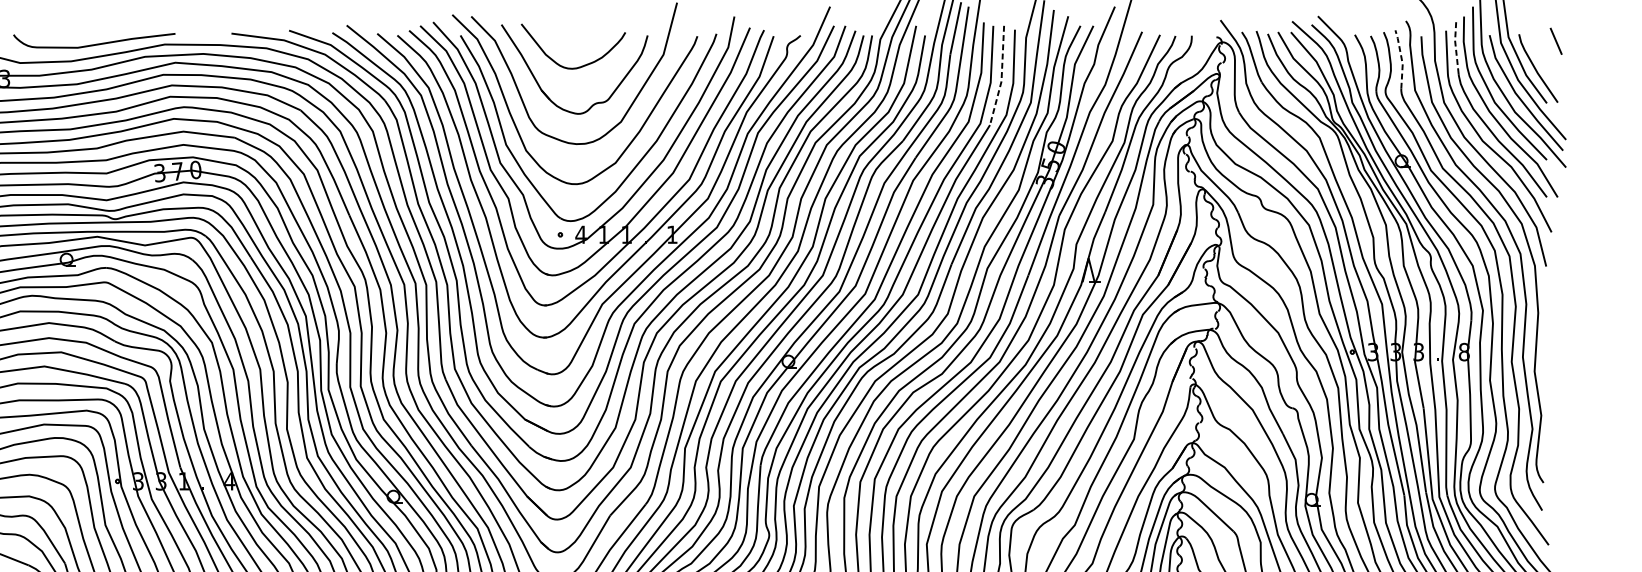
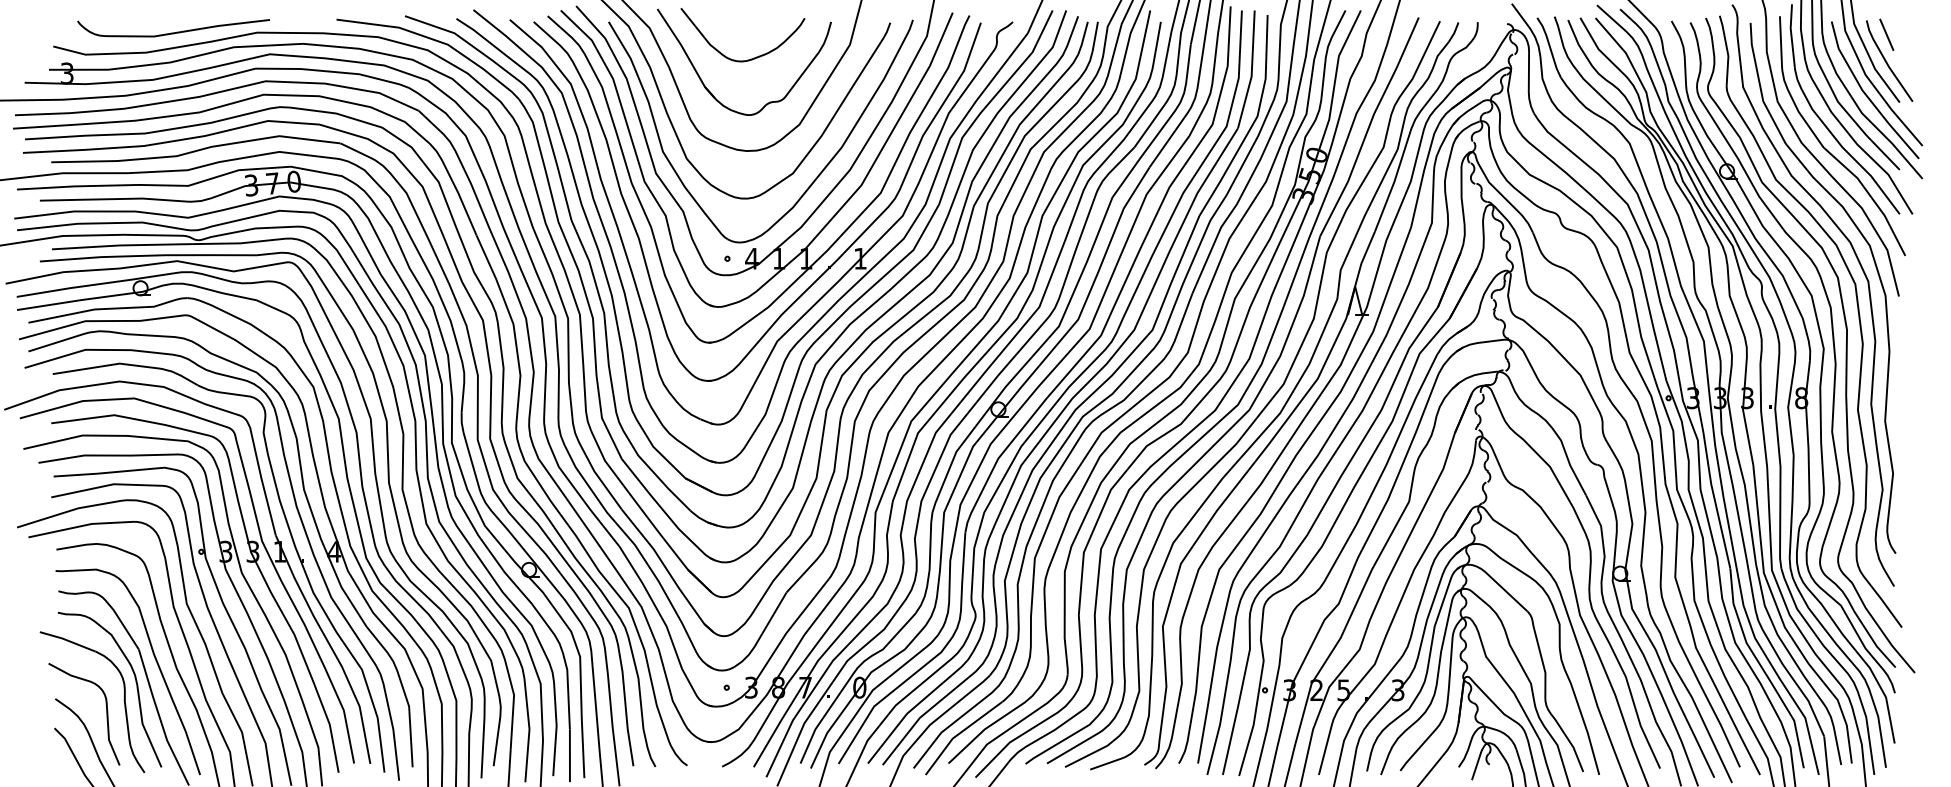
line: (1555, 41) -> (1886, 34), moved
line: (1455, 46) -> (1791, 35), dashed -> solid
line: (1401, 59) -> (1727, 50), dashed -> solid
line: (1001, 76) -> (1251, 70), dashed -> solid

